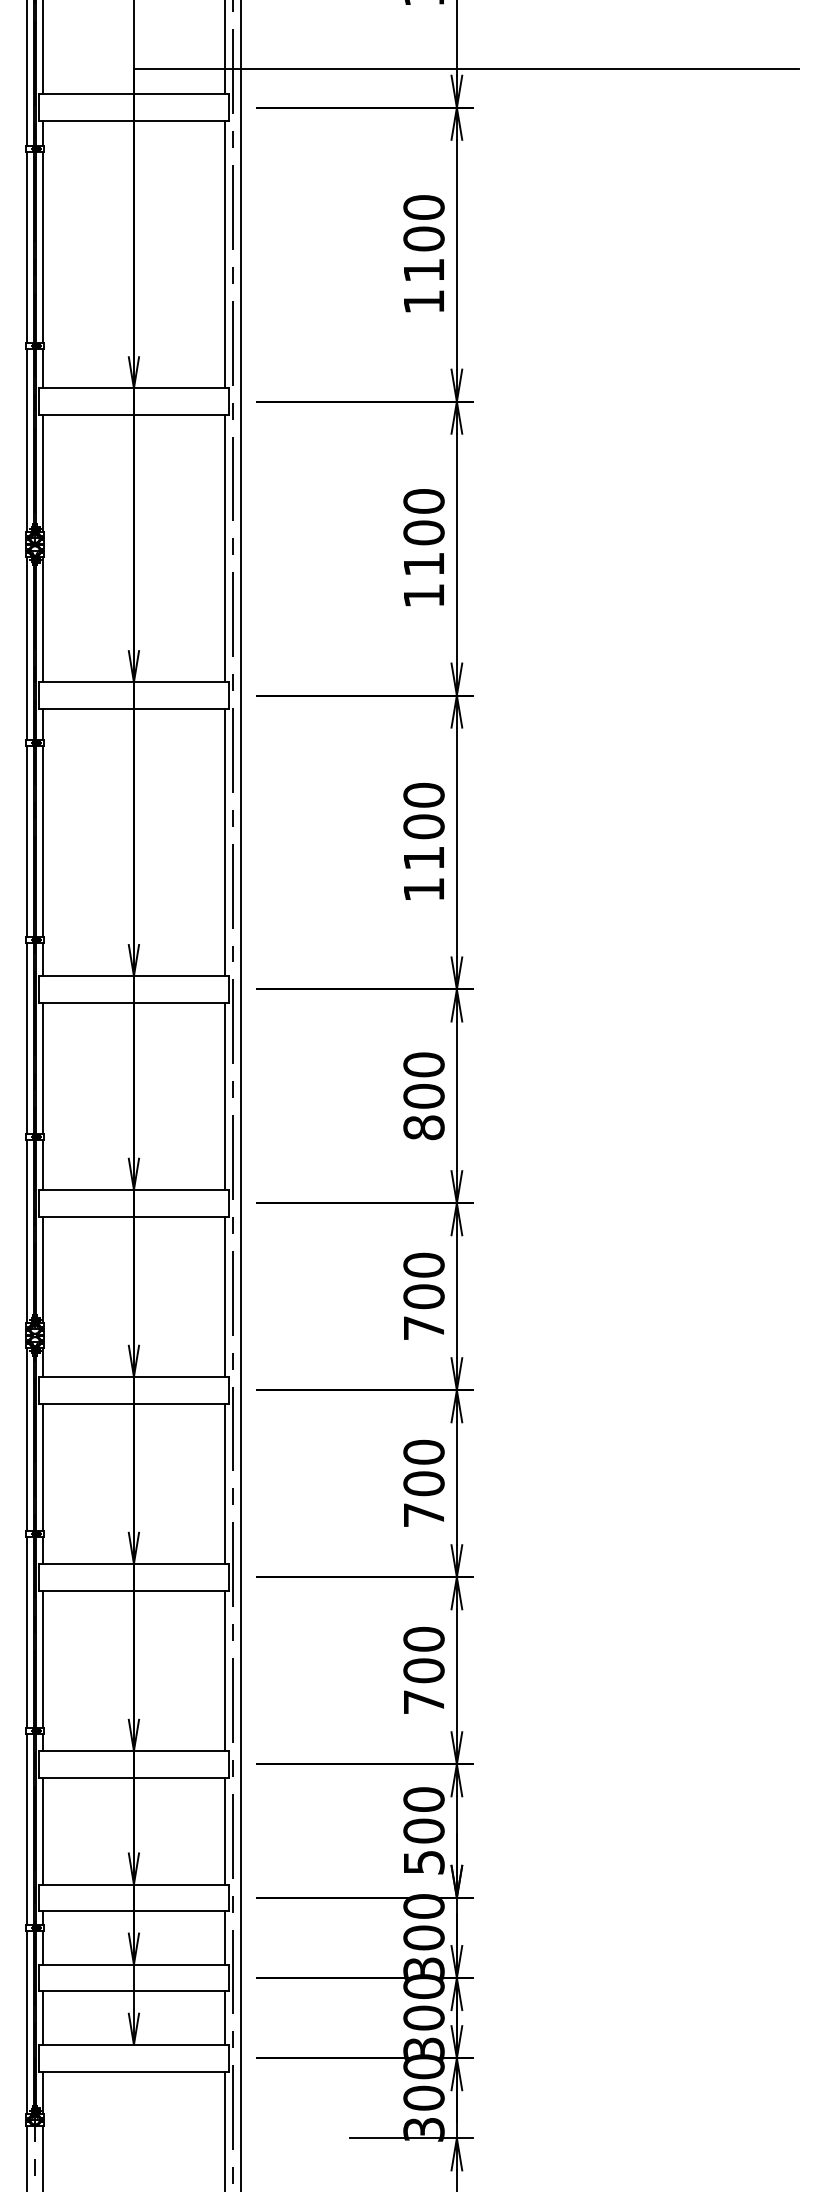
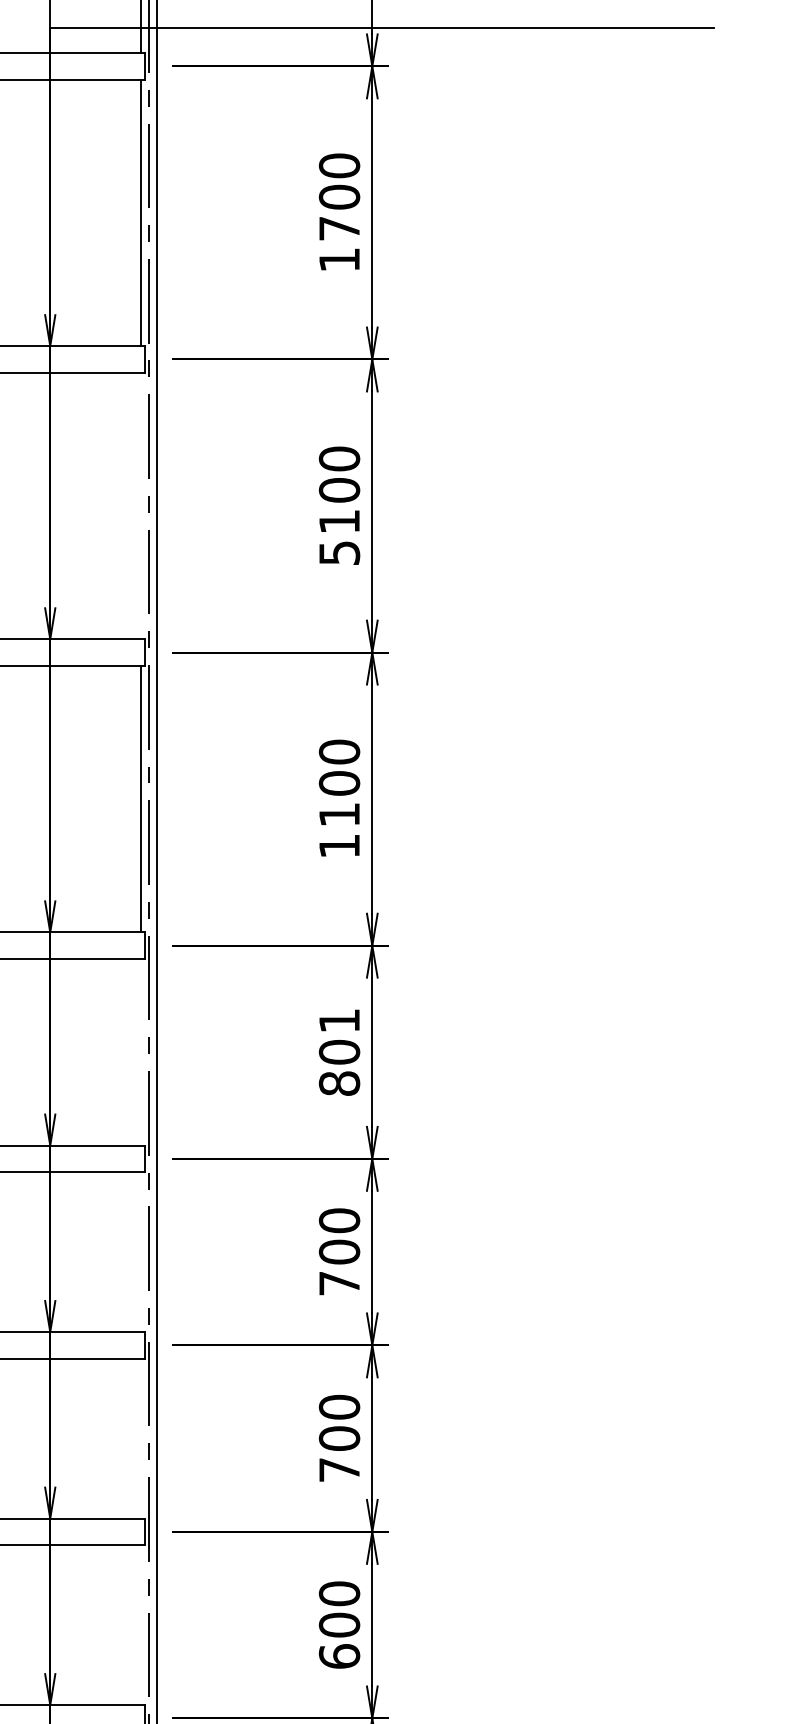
text: (423, 270) -> (339, 228), 1100 -> 1700
line: (224, 548) -> (140, 505), removed
text: (424, 595) -> (340, 552), 1100 -> 5100
text: (423, 1064) -> (339, 1020), 800 -> 801
line: (224, 1095) -> (140, 1051), removed
line: (224, 1296) -> (140, 1251), removed
line: (224, 1483) -> (140, 1438), removed
line: (224, 1670) -> (140, 1624), removed
text: (423, 1701) -> (339, 1655), 700 -> 600

